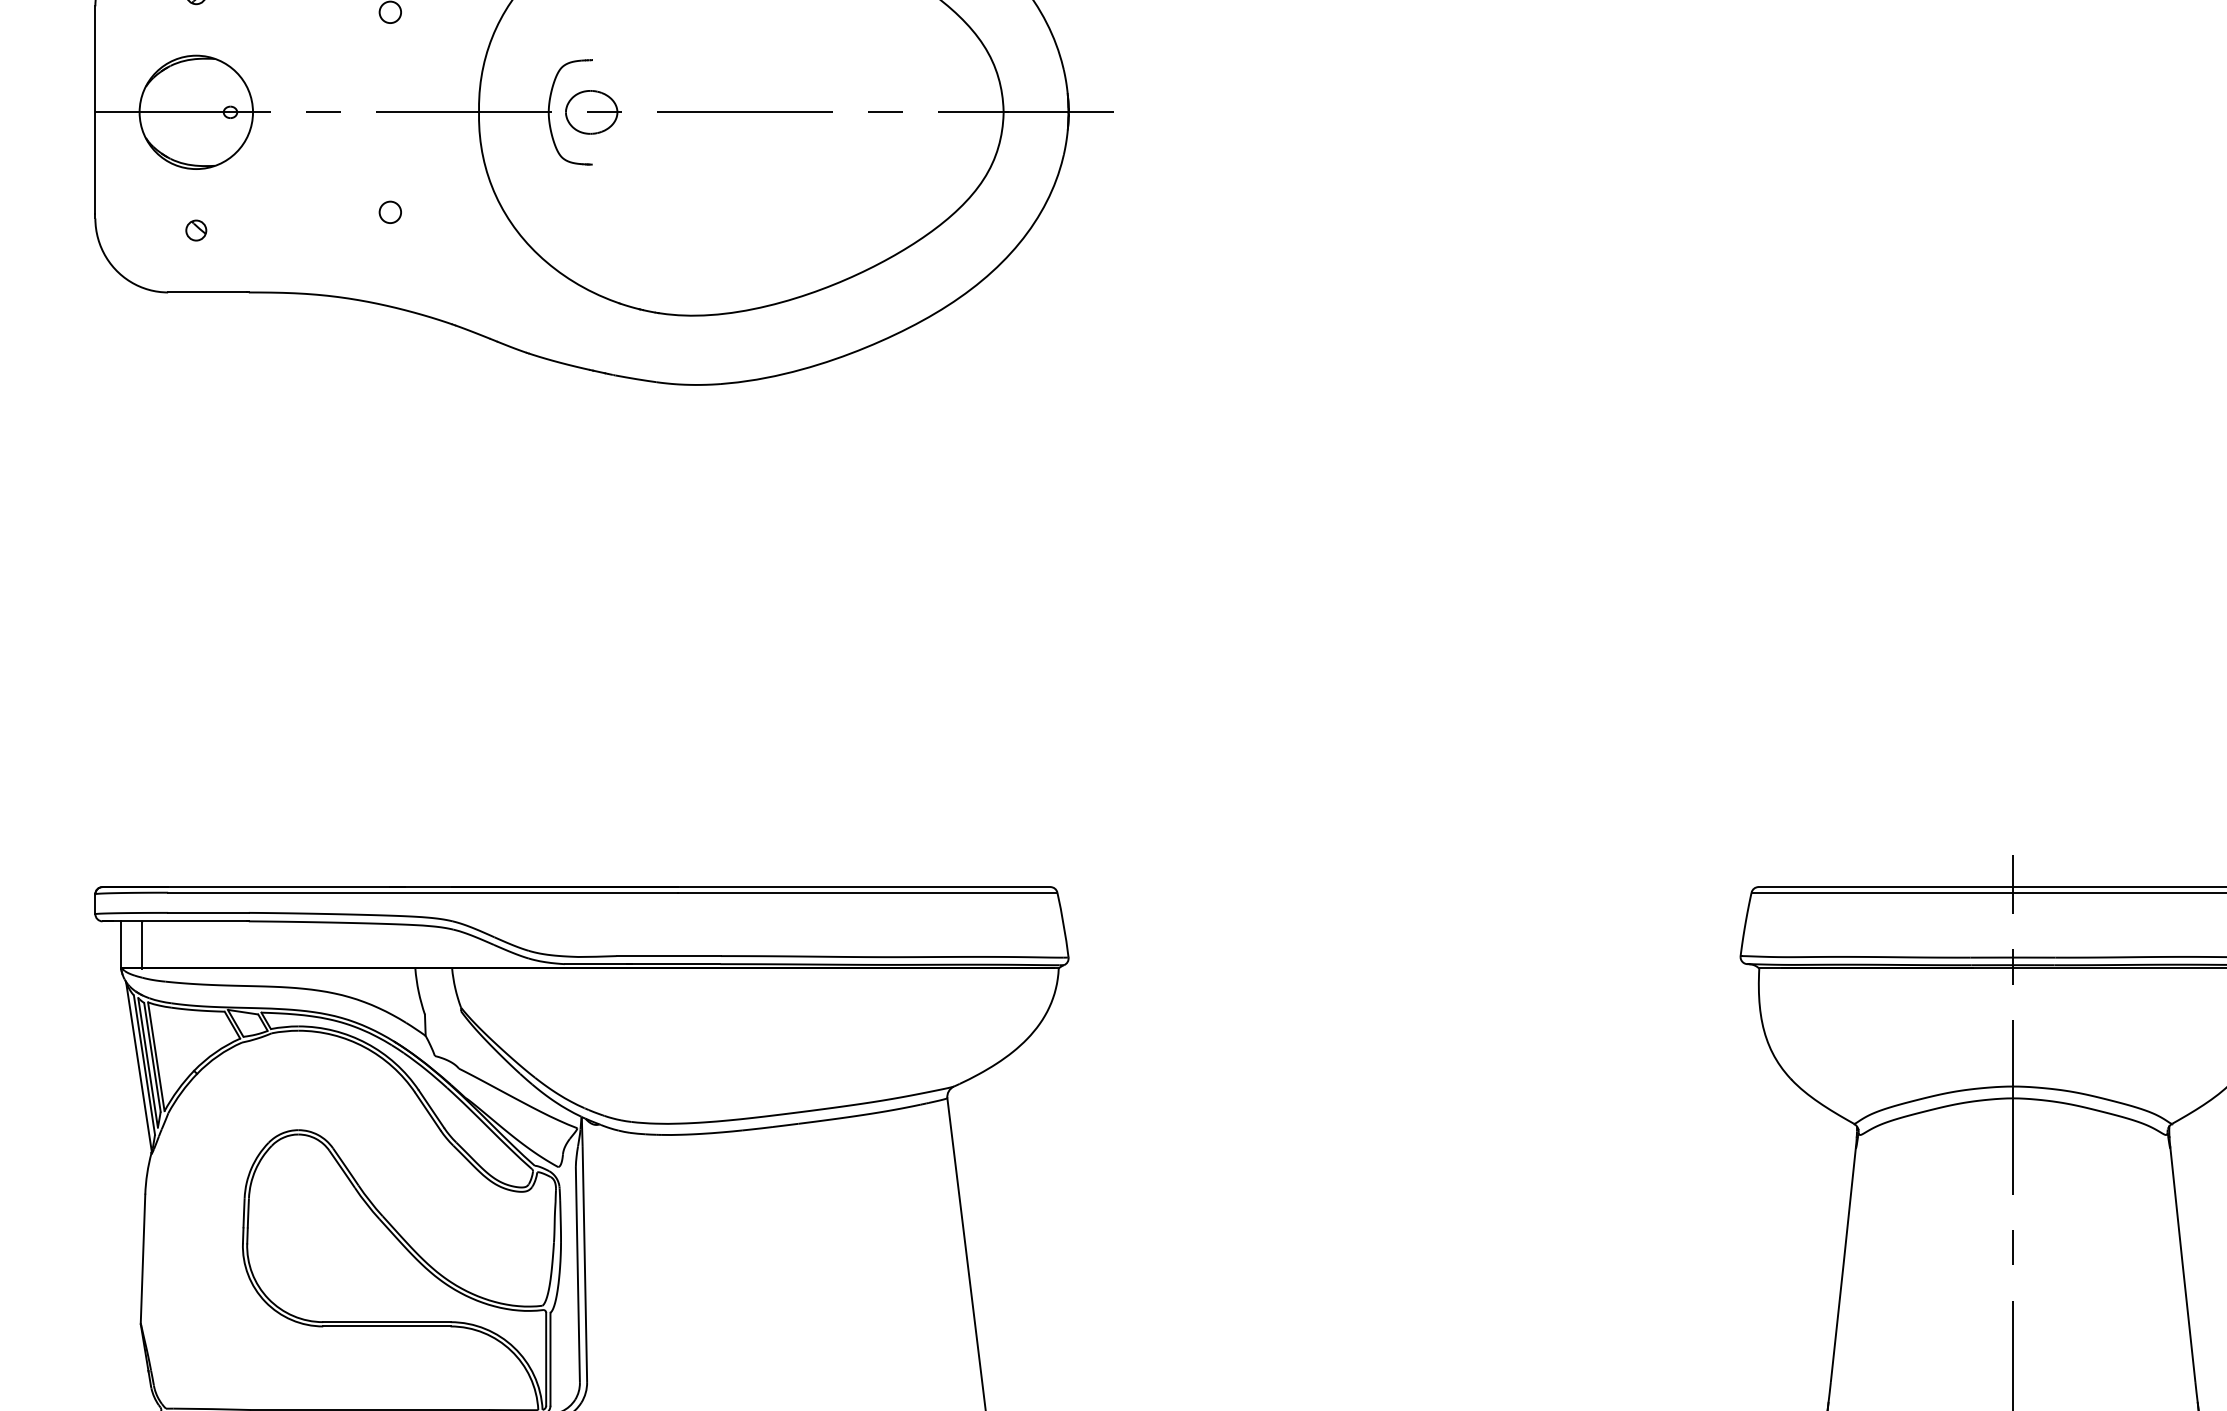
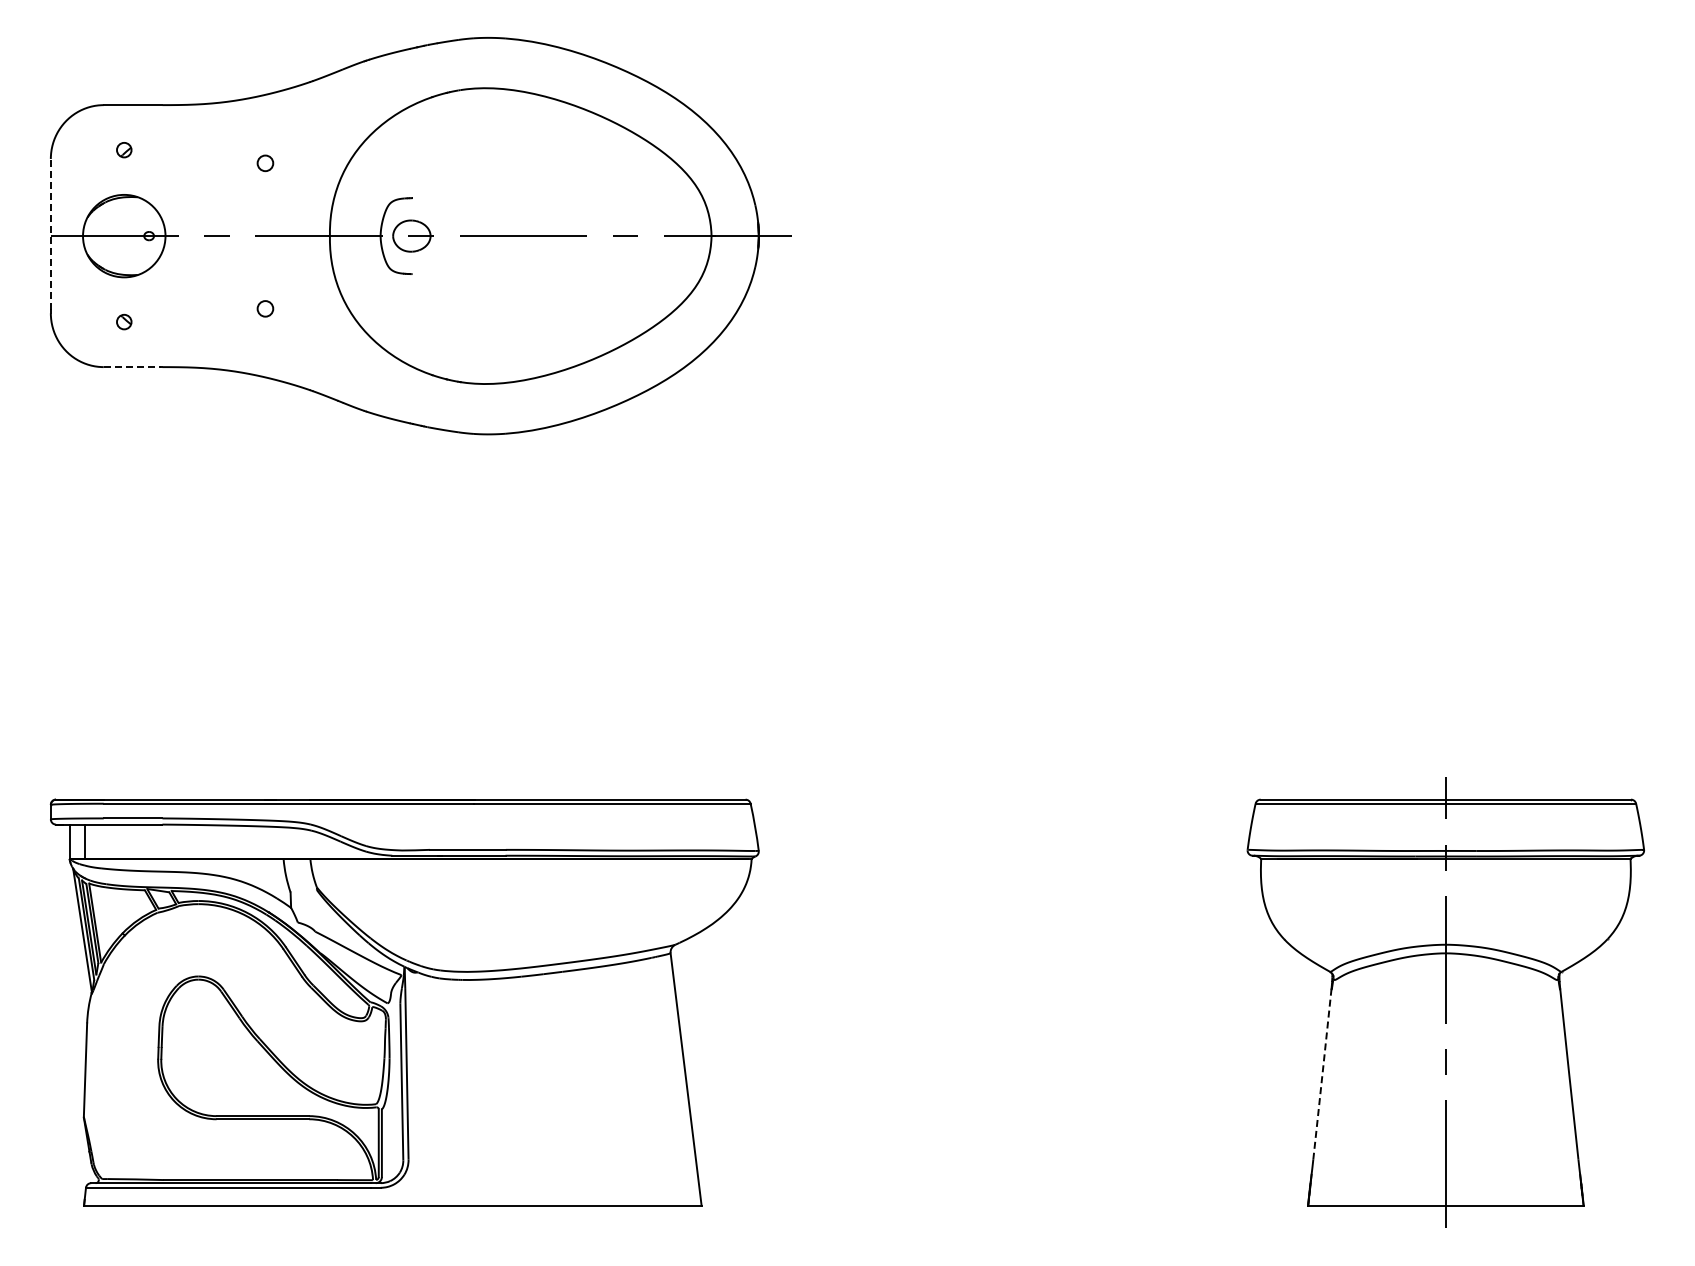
line: (94, 110) -> (50, 234), solid -> dashed
line: (207, 292) -> (132, 367), solid -> dashed
arc: (1843, 1263) -> (1322, 1073), solid -> dashed

